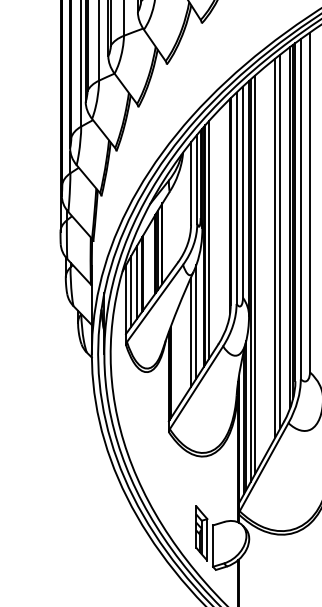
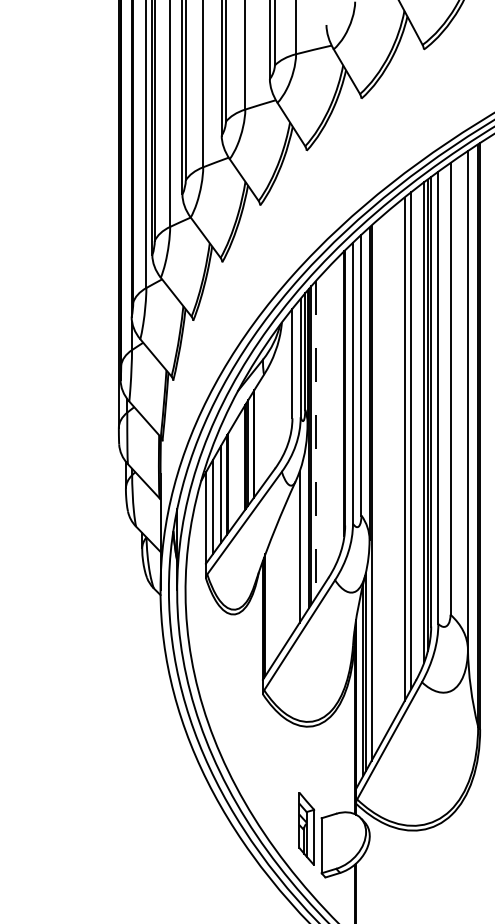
line: (209, 240) -> (316, 439), solid -> dashed
line: (255, 274) -> (377, 484), removed
line: (191, 332) -> (292, 561), removed

